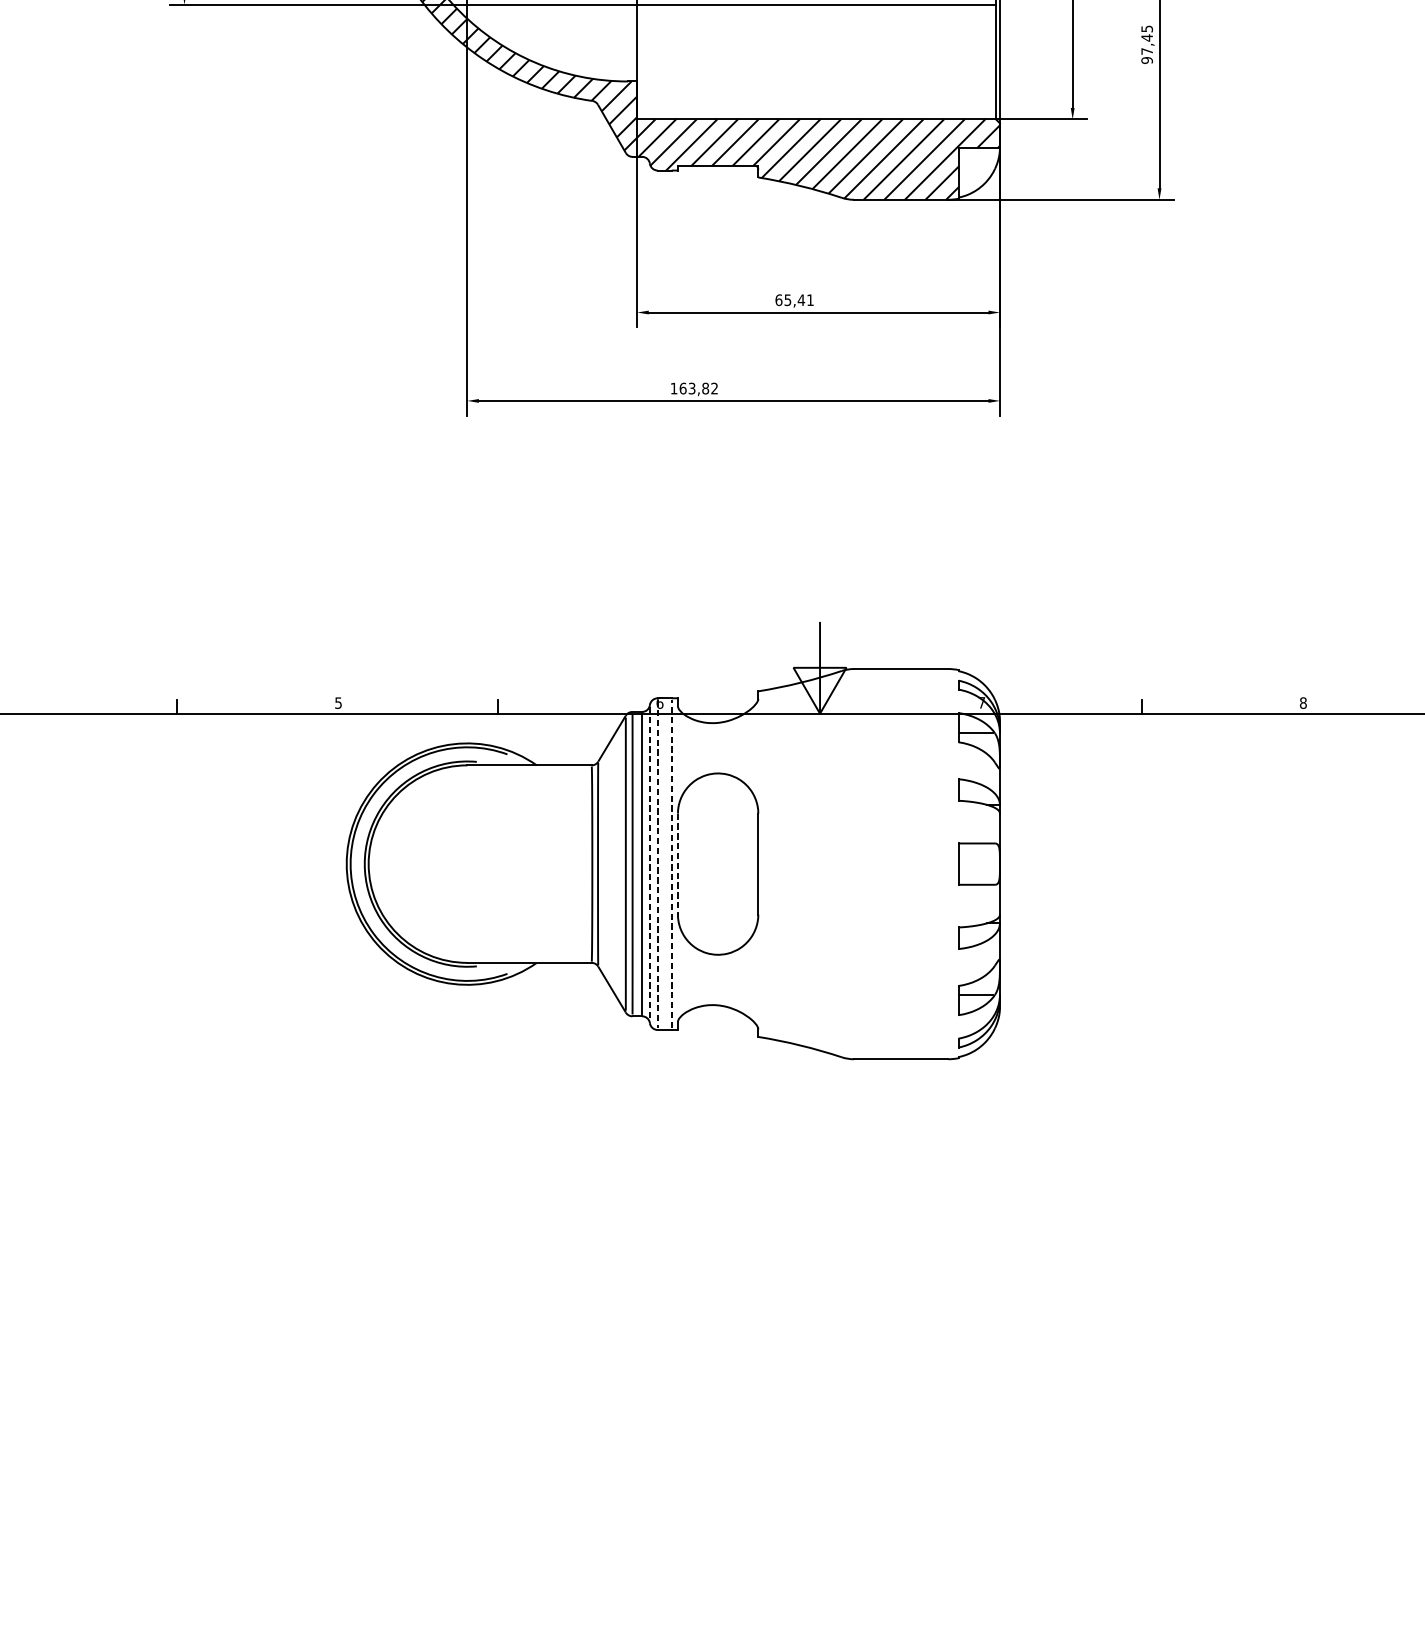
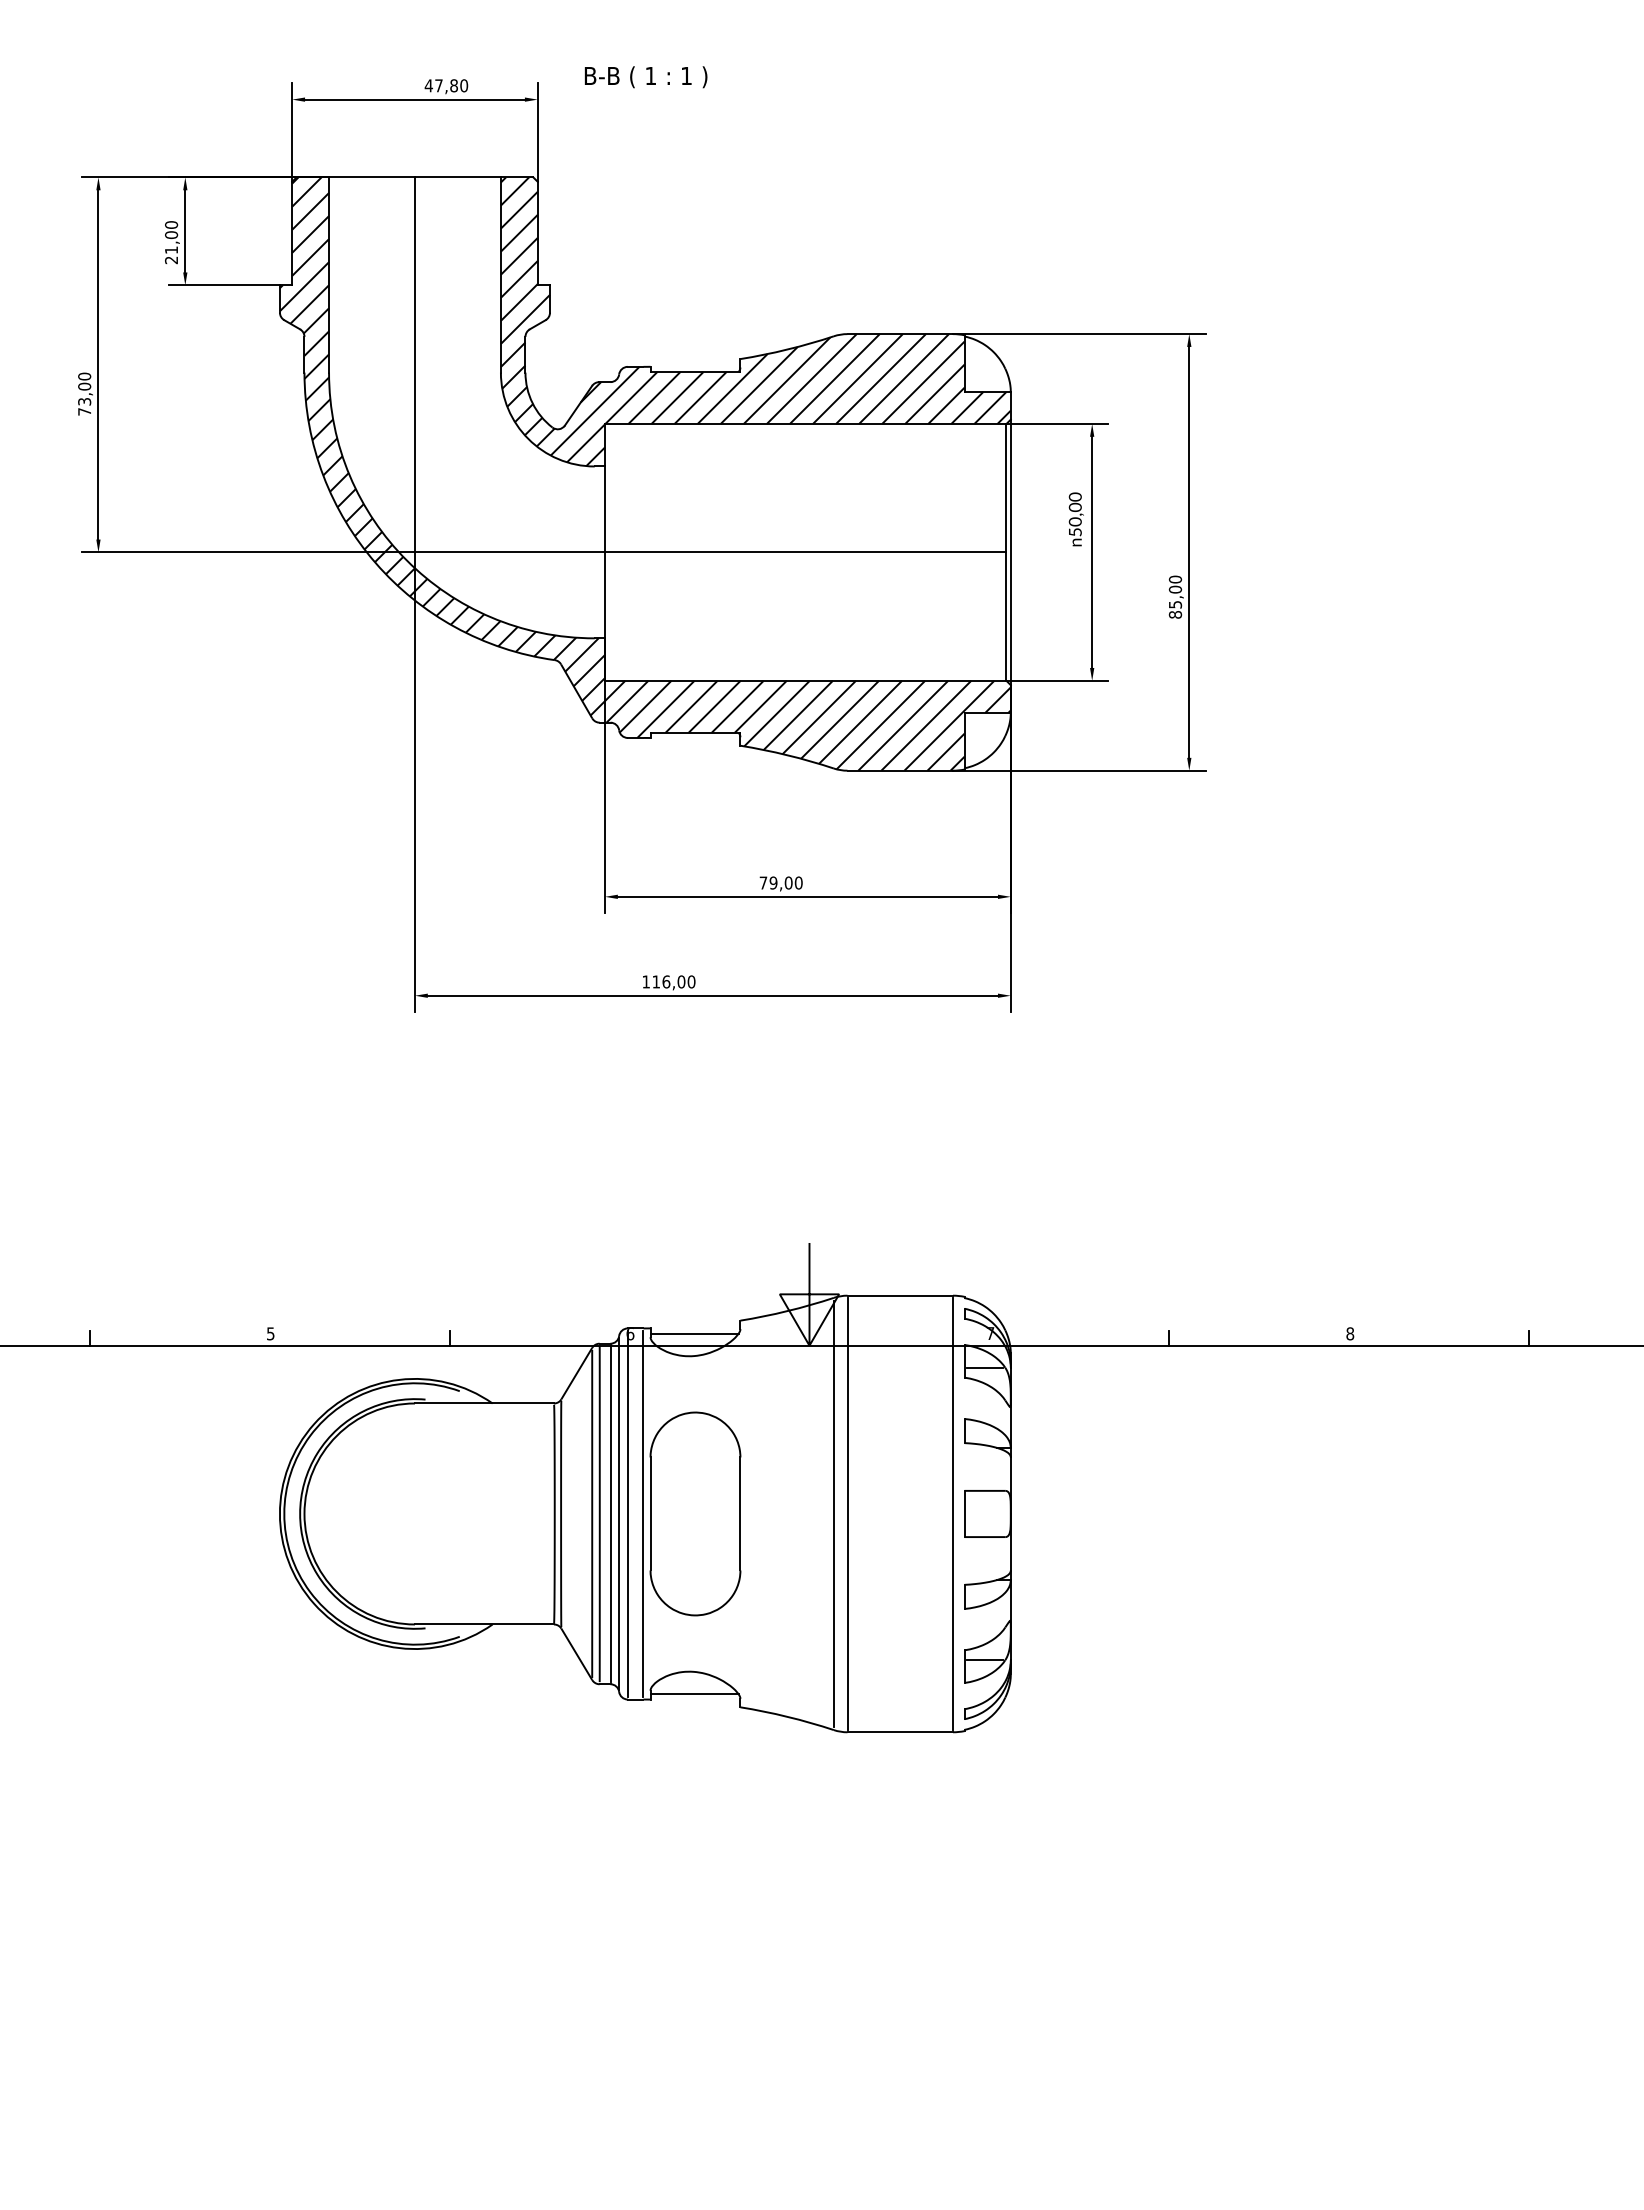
text: (1147, 44) -> (1175, 596), 97,45 -> 85,00
text: (794, 299) -> (780, 882), 65,41 -> 79,00
text: (698, 388) -> (673, 981), 163,82 -> 116,00
line: (717, 702) -> (694, 1333), added
line: (650, 863) -> (619, 1513), dashed -> solid
line: (671, 863) -> (643, 1513), dashed -> solid
line: (677, 863) -> (650, 1513), dashed -> solid
line: (841, 863) -> (833, 1513), added
line: (854, 863) -> (847, 1513), added
line: (948, 863) -> (953, 1513), added
line: (657, 864) -> (627, 1514), dashed -> solid
line: (717, 1025) -> (694, 1694), added

